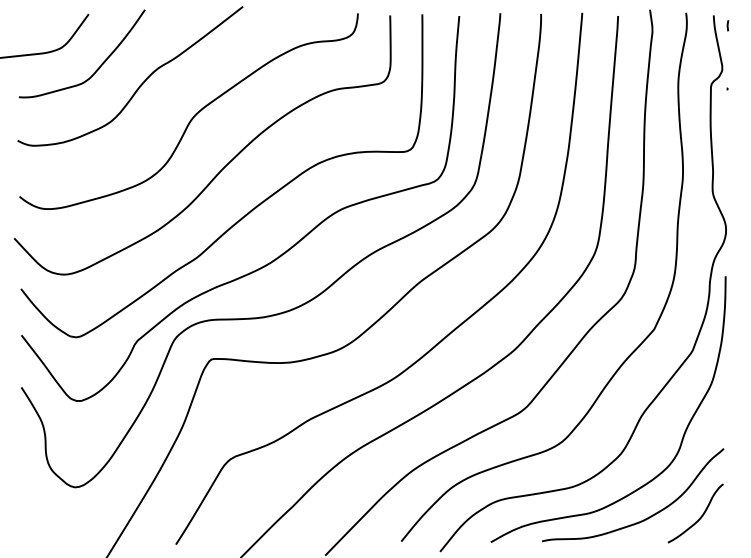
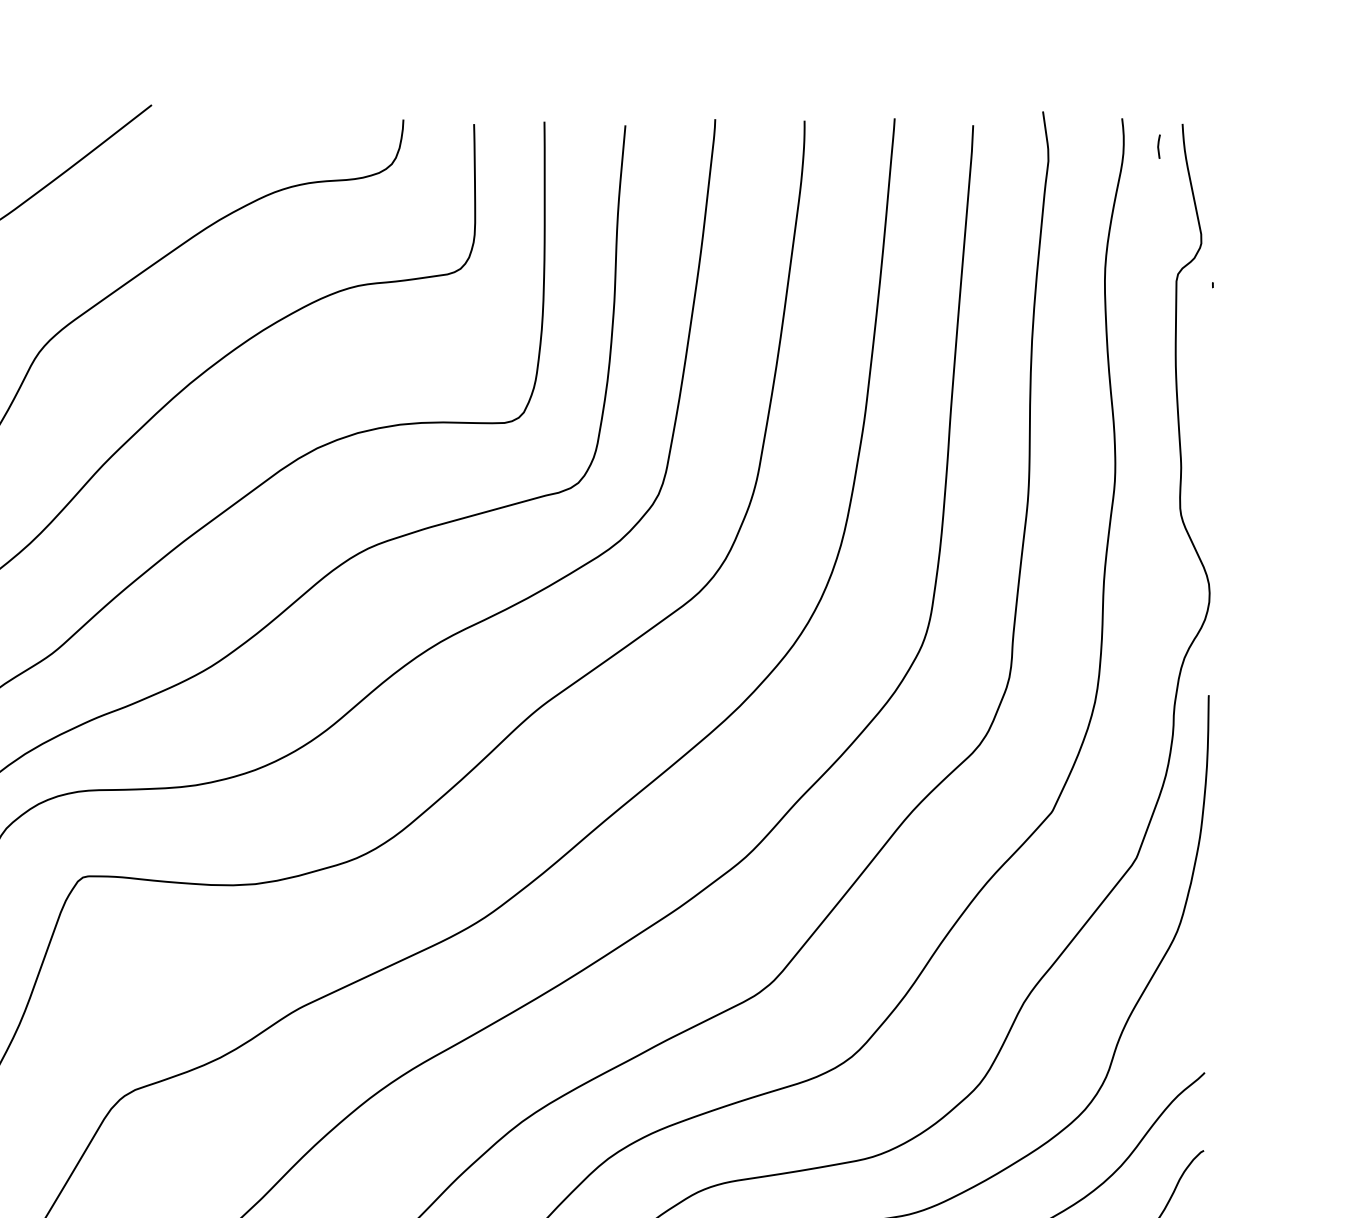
curve: (727, 25) -> (1157, 146), moved

